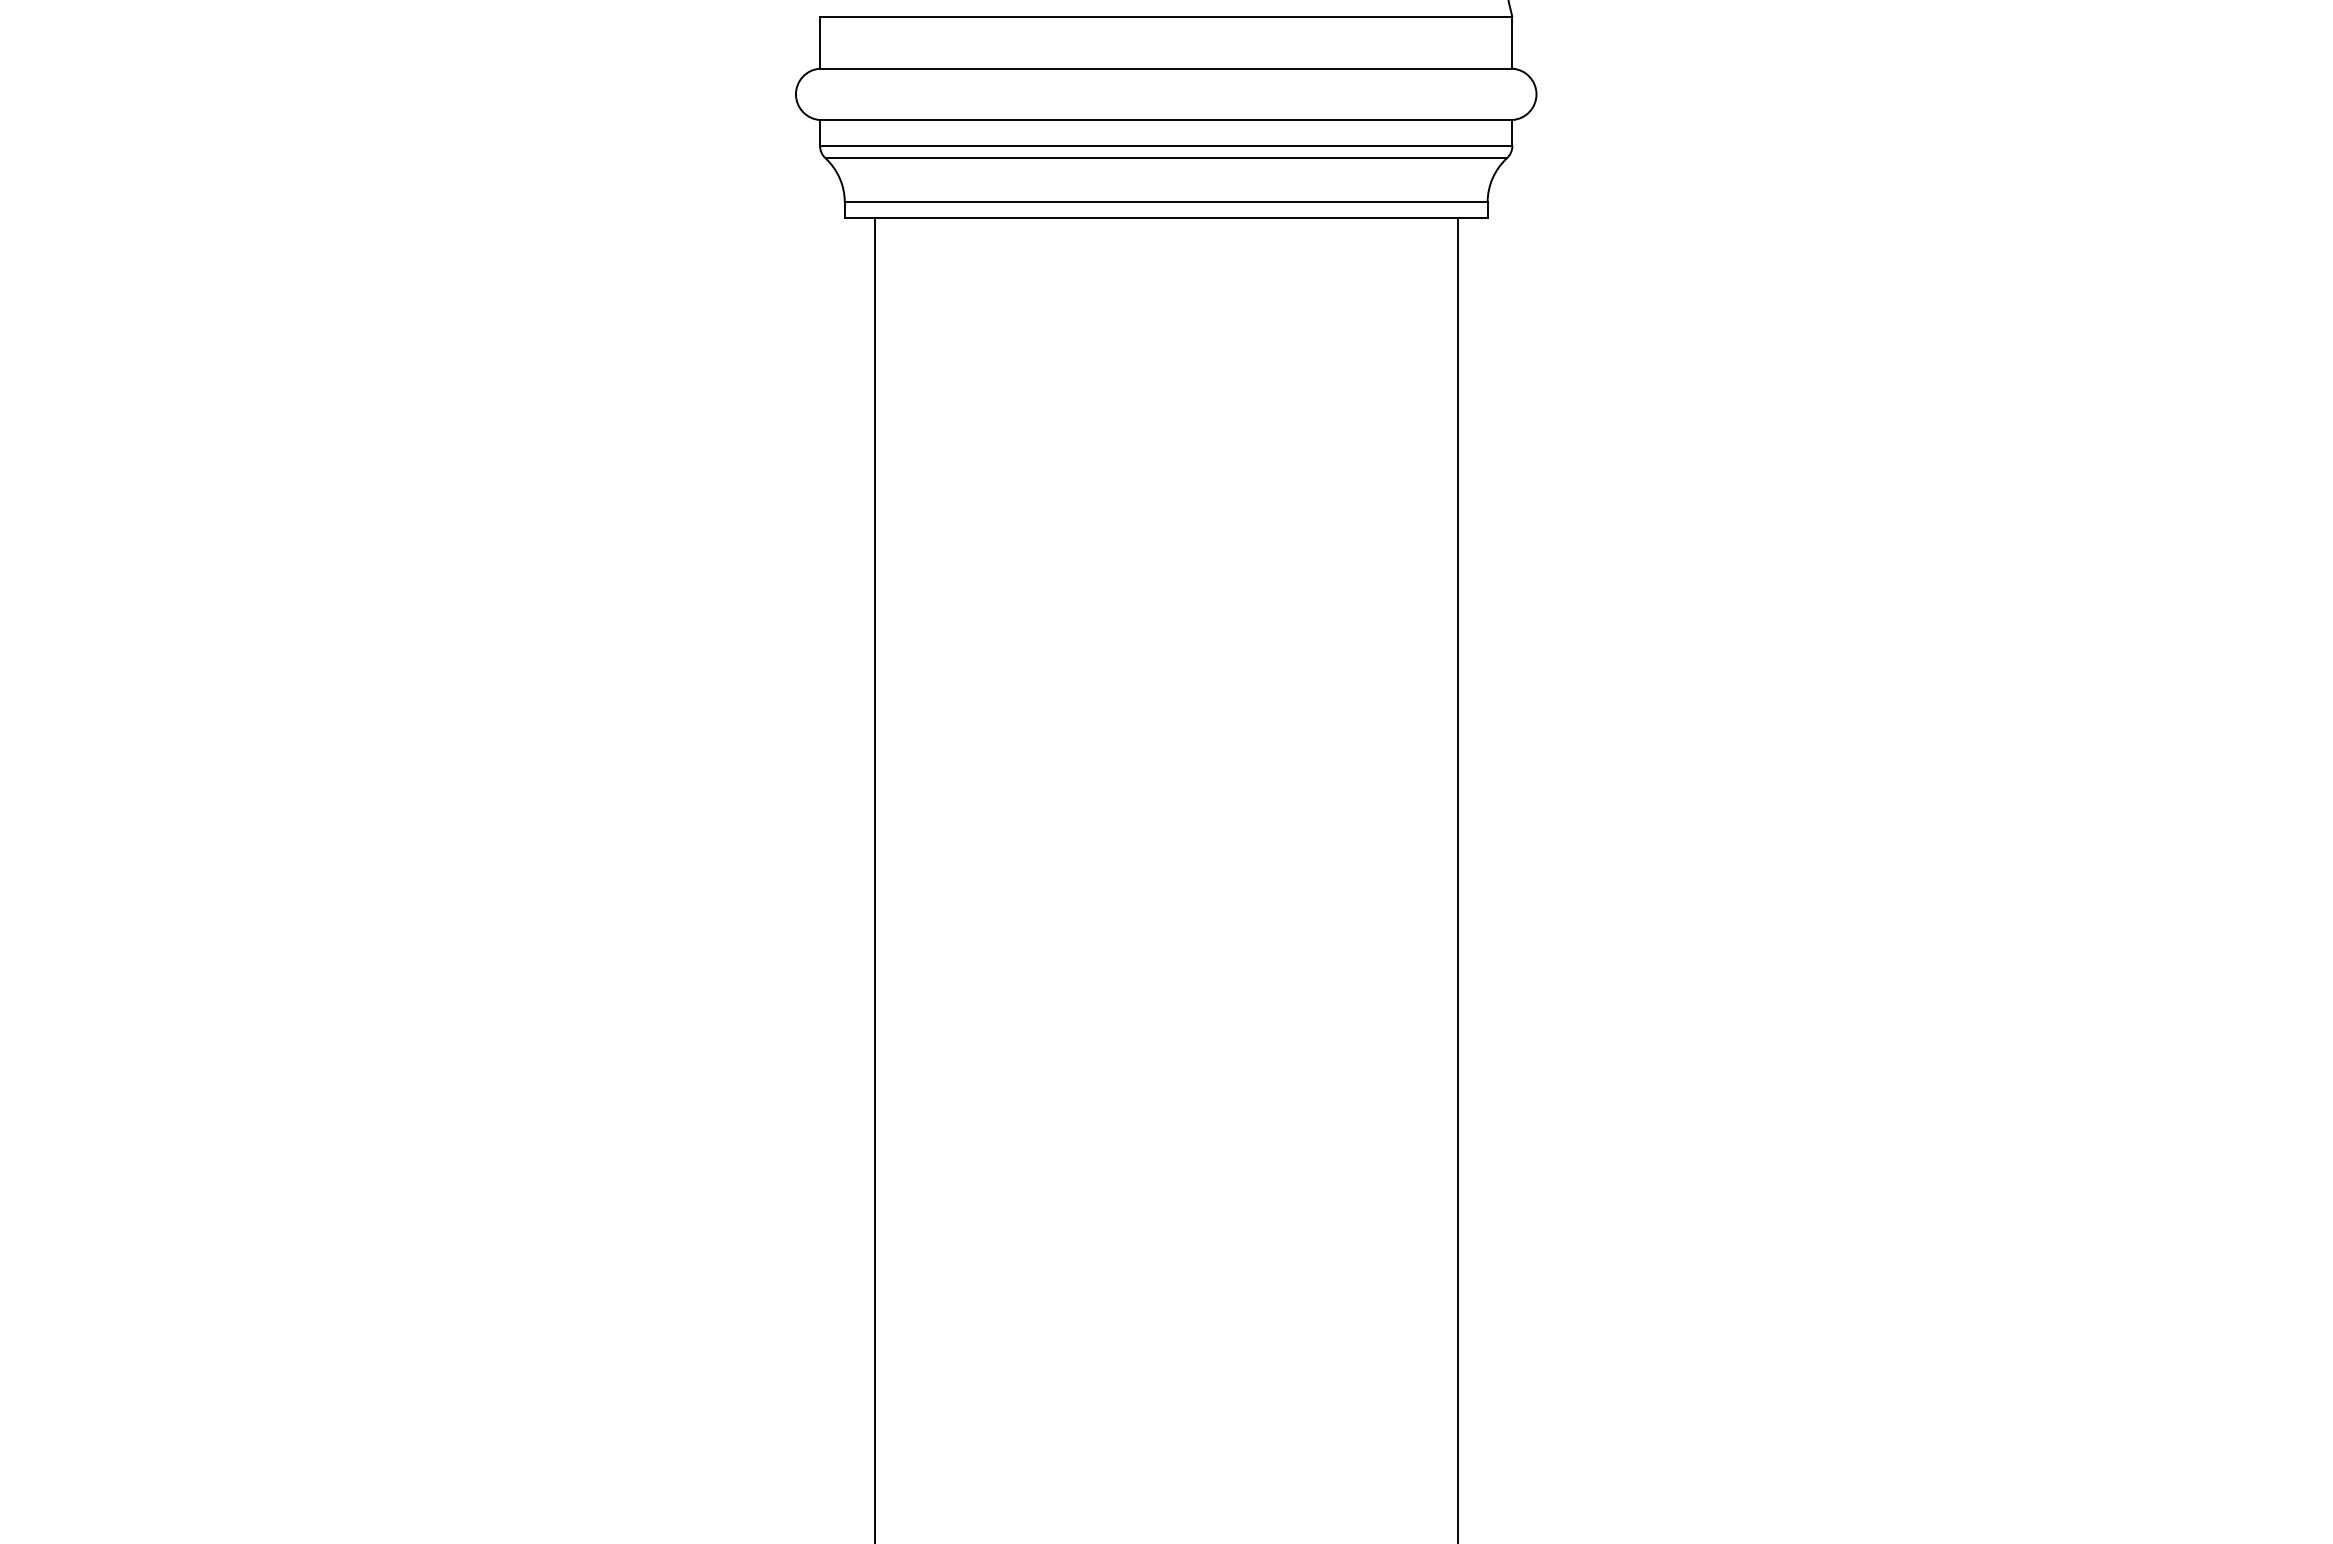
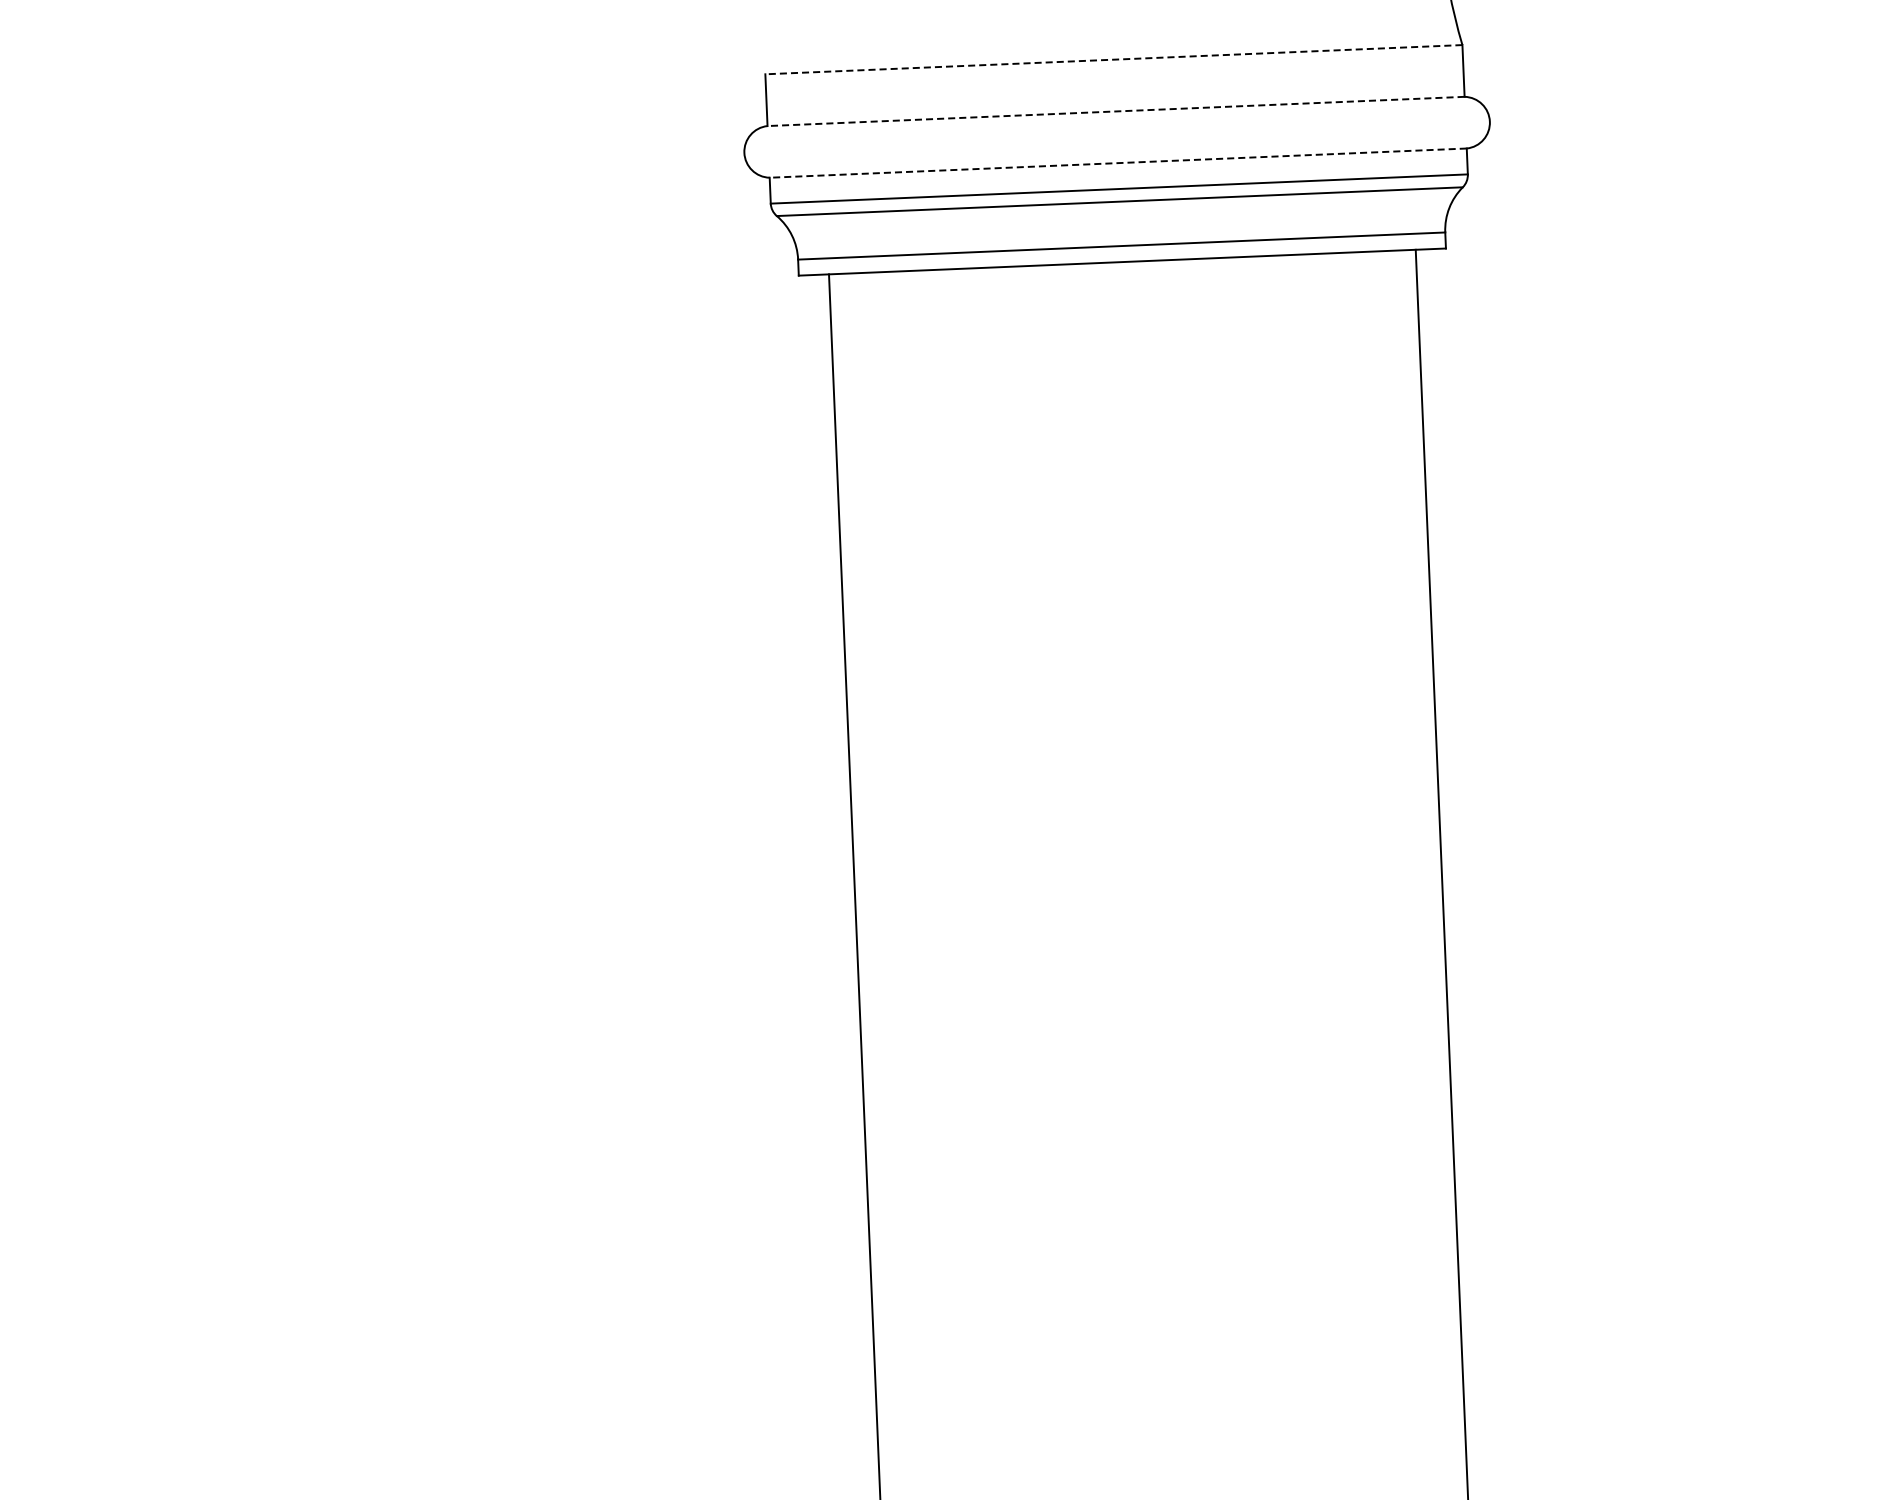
line: (1165, 17) -> (1113, 59), solid -> dashed
line: (1165, 68) -> (1115, 111), solid -> dashed
line: (1165, 120) -> (1117, 163), solid -> dashed

